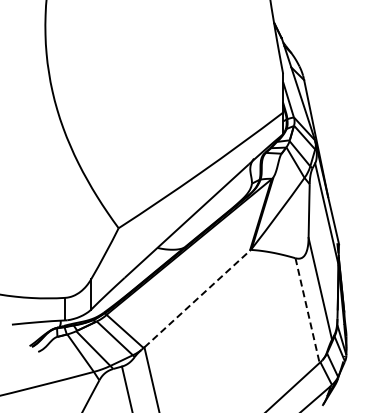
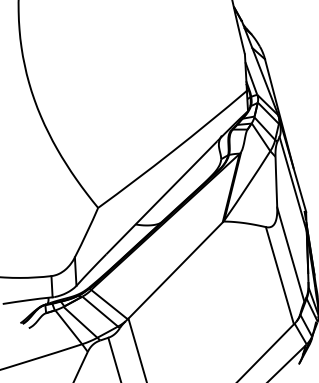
line: (197, 299) -> (175, 270), dashed -> solid
line: (307, 310) -> (279, 275), dashed -> solid

